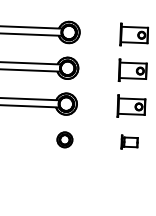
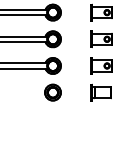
part: (64, 139) -> (52, 92), size x1.43
part: (128, 142) -> (100, 92), size x1.67

